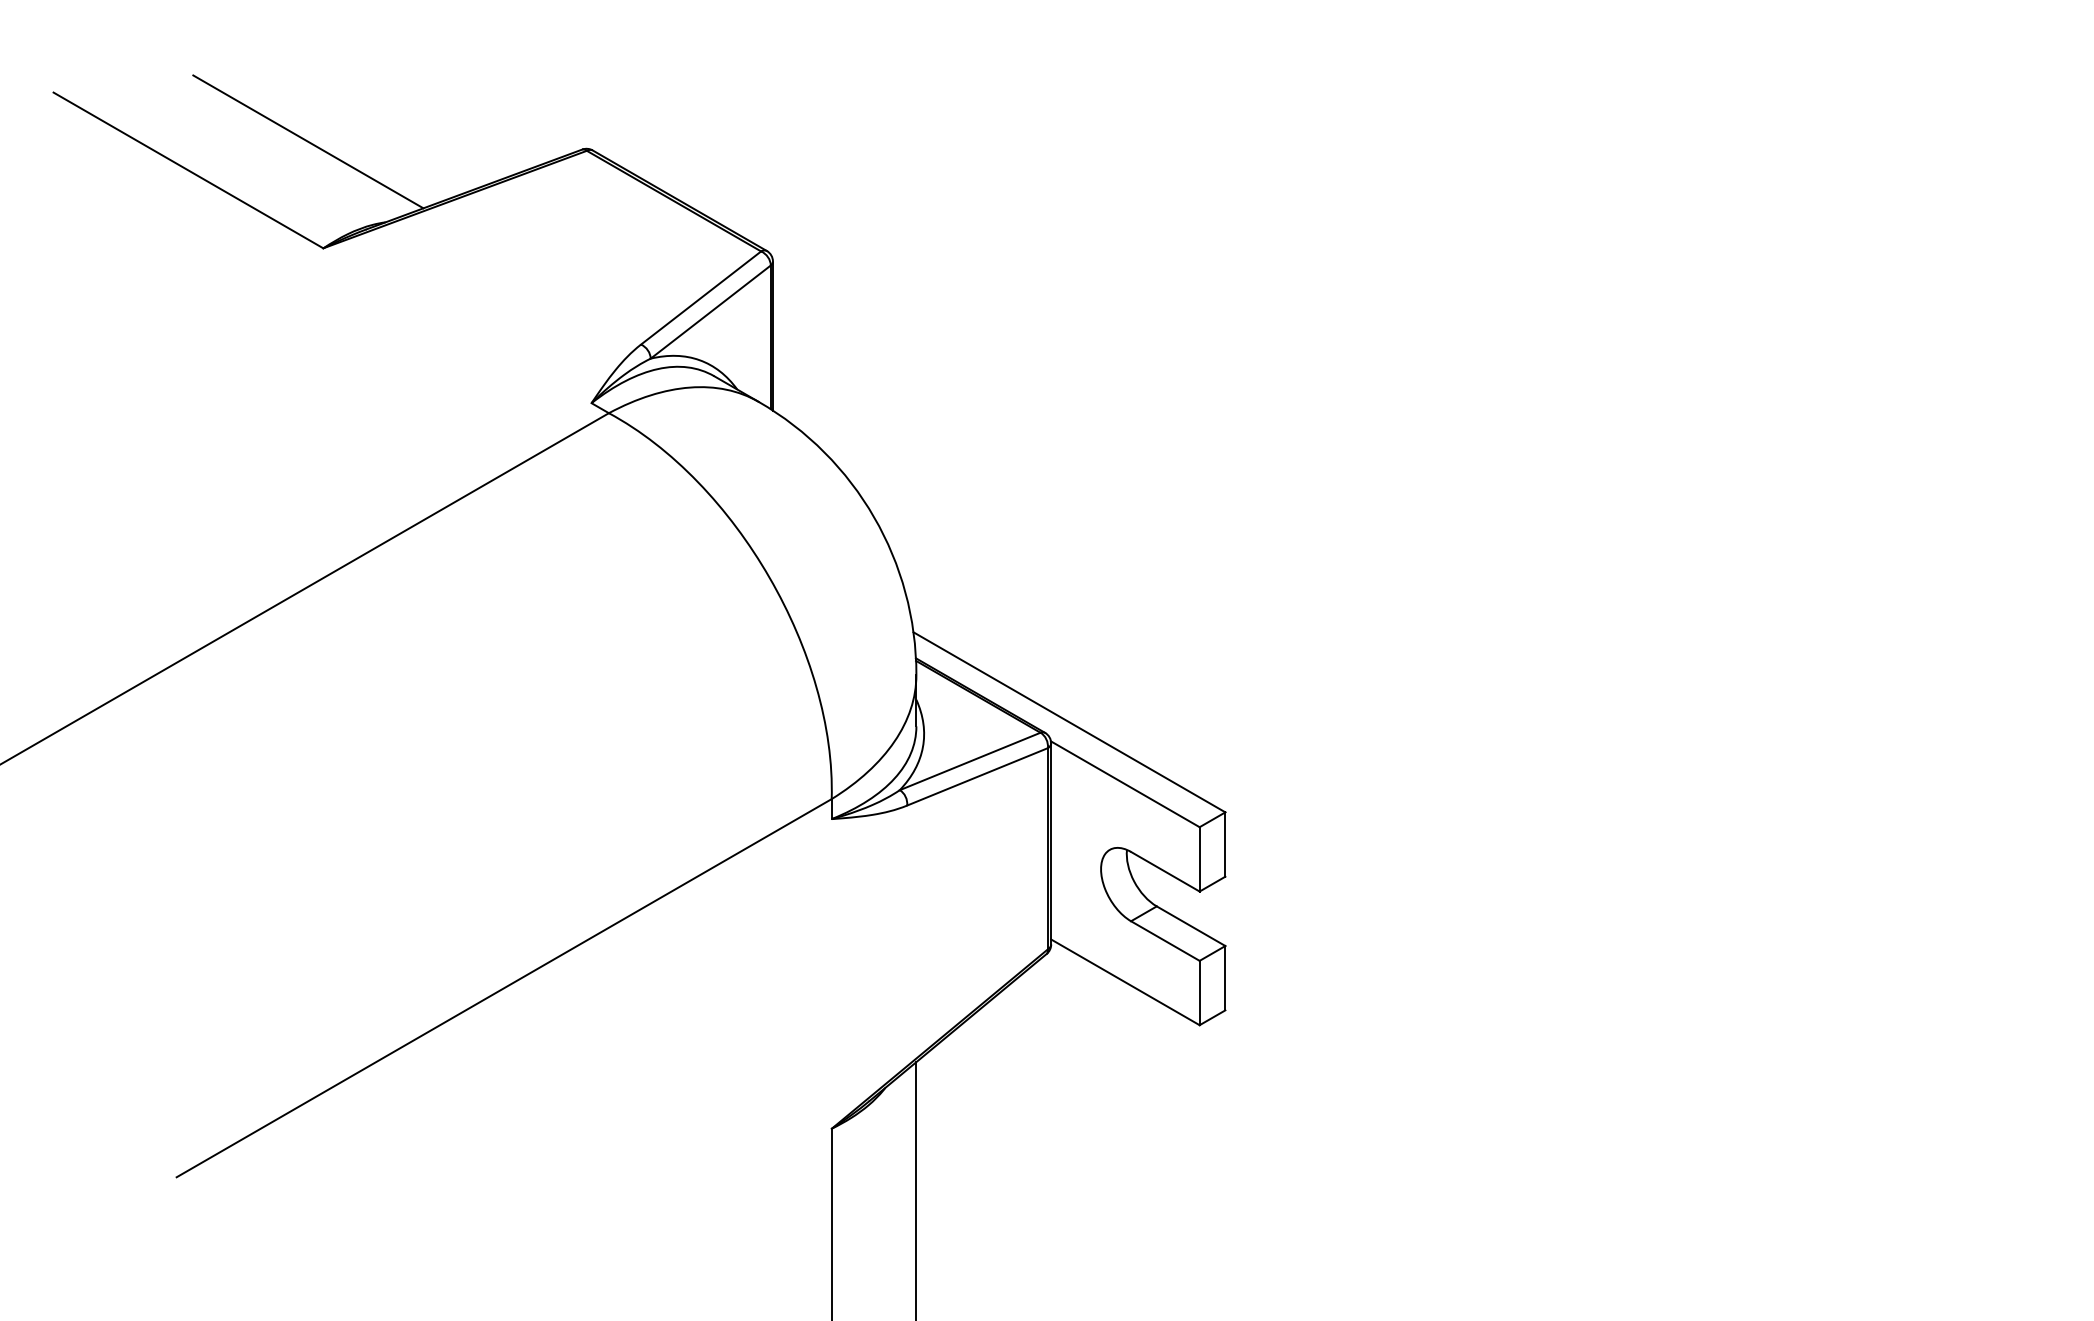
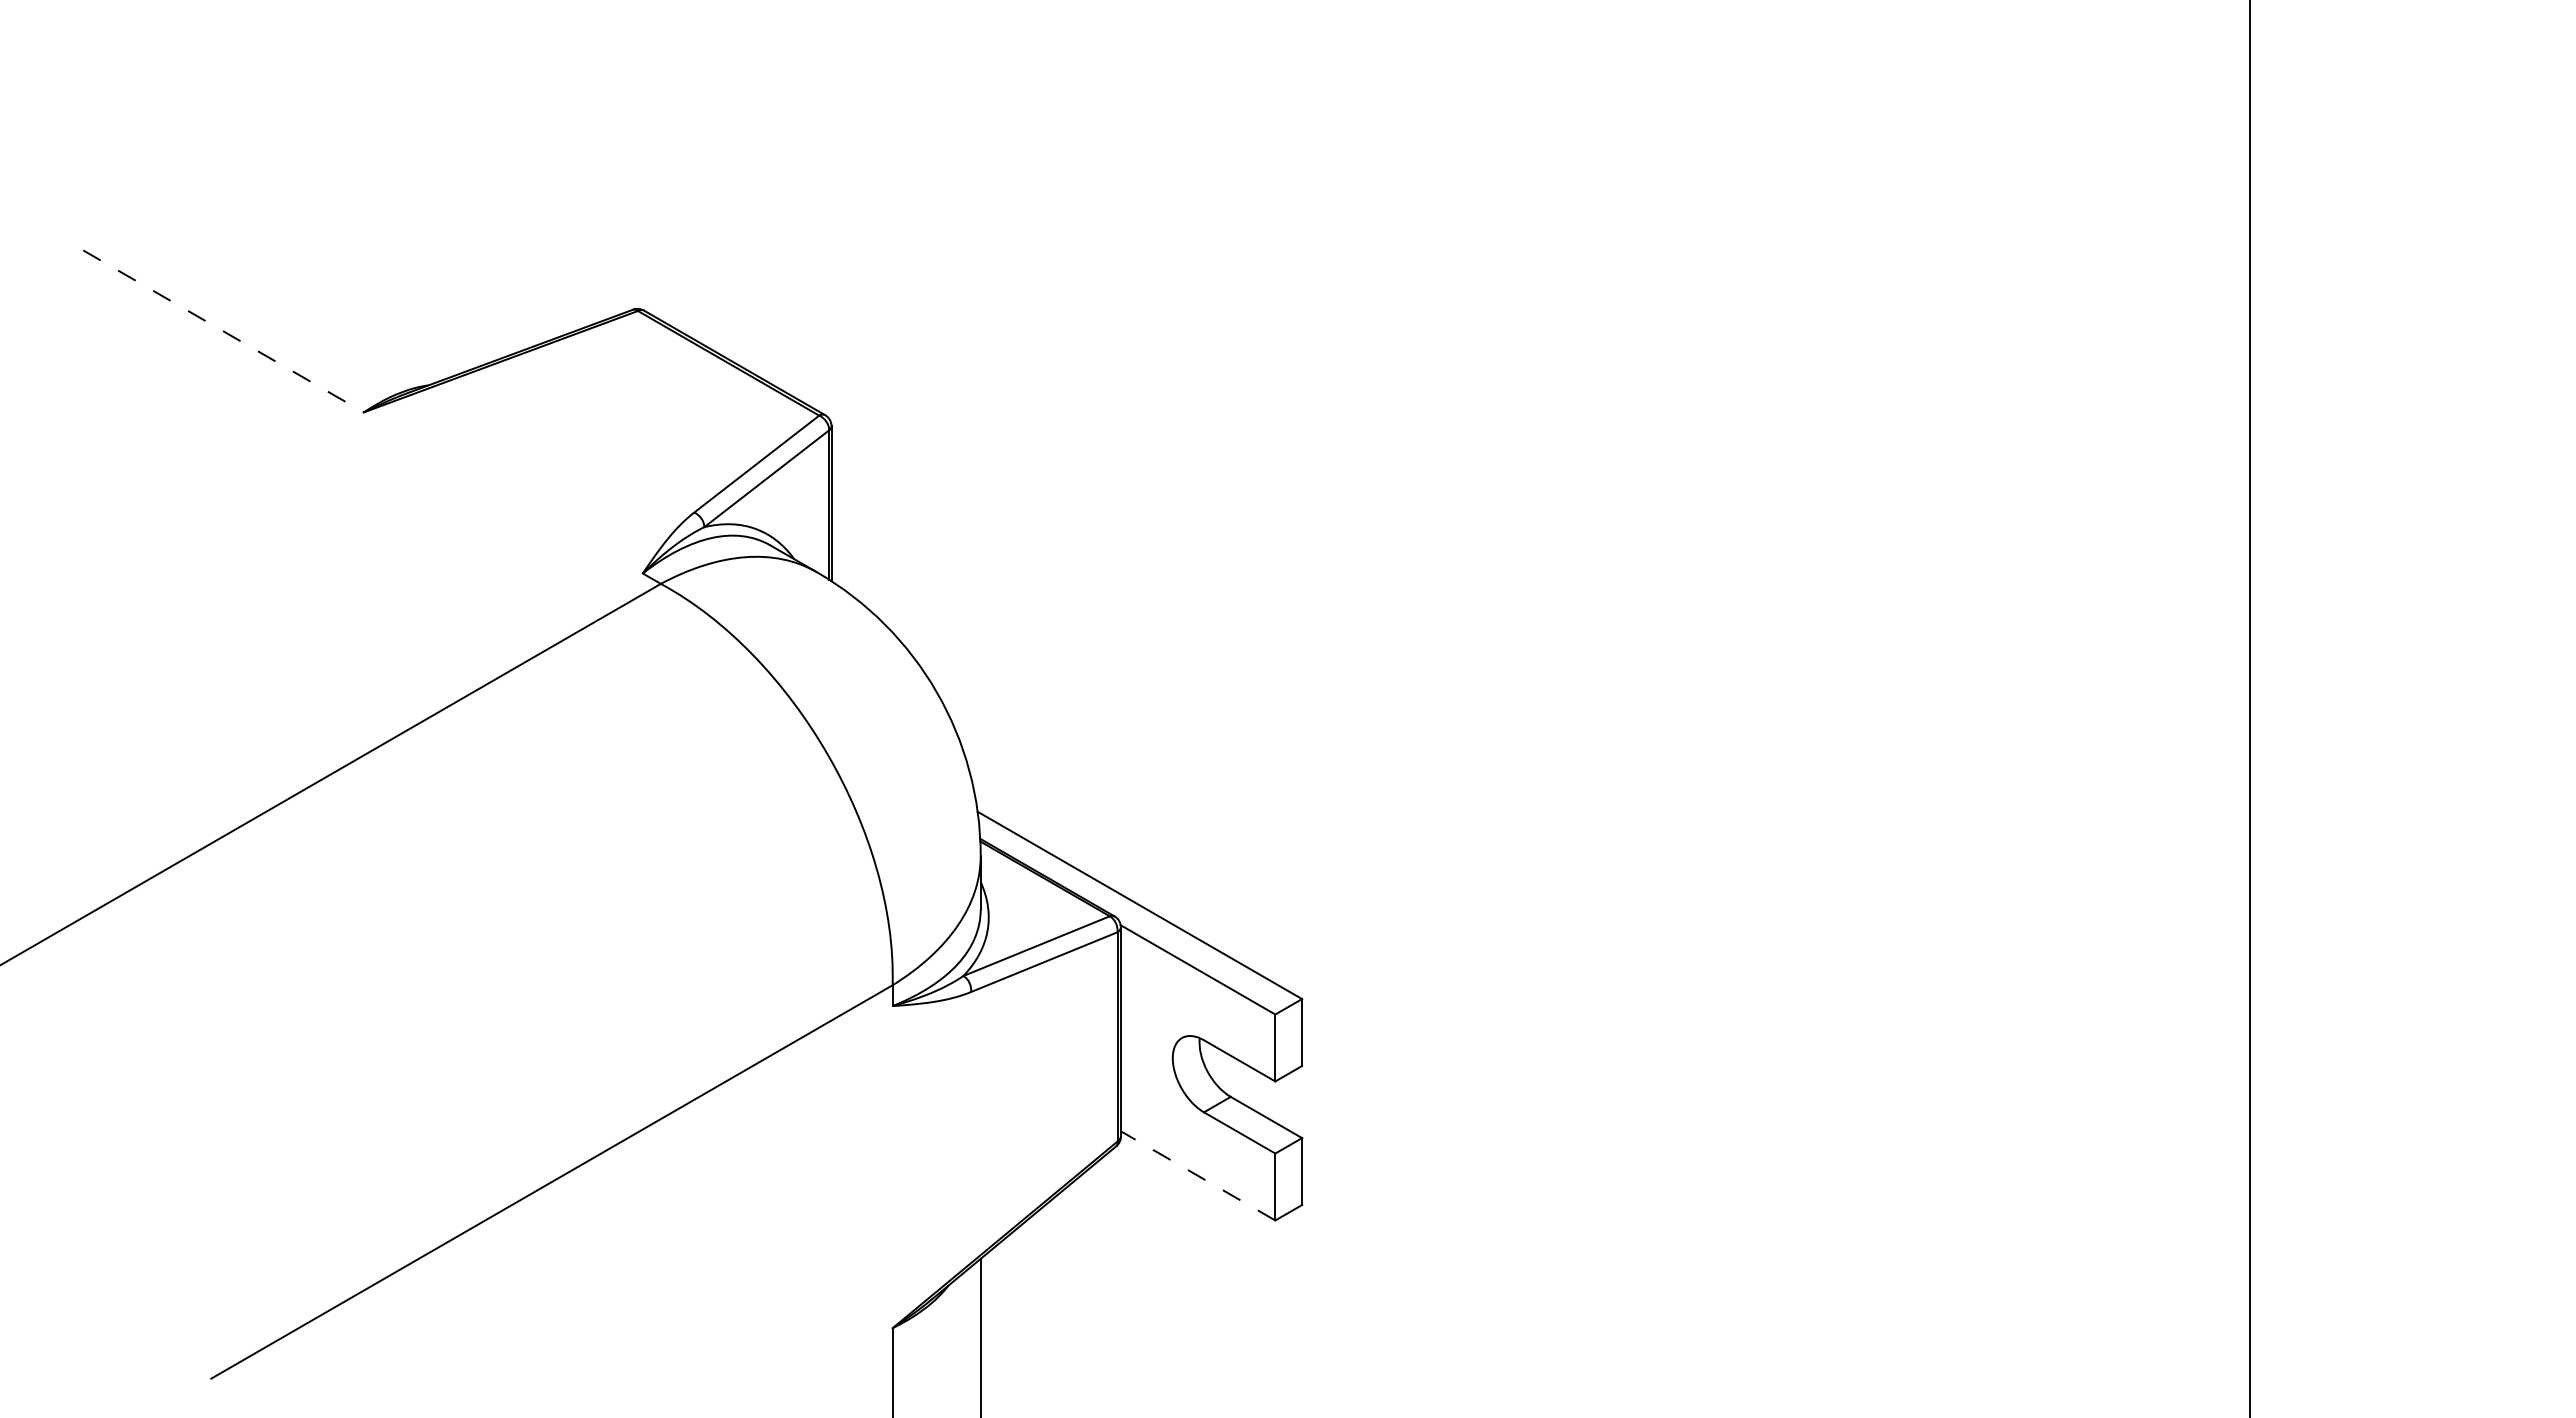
line: (307, 141) -> (347, 301), removed
line: (189, 170) -> (224, 331), solid -> dashed
line: (1124, 981) -> (1197, 1175), solid -> dashed

